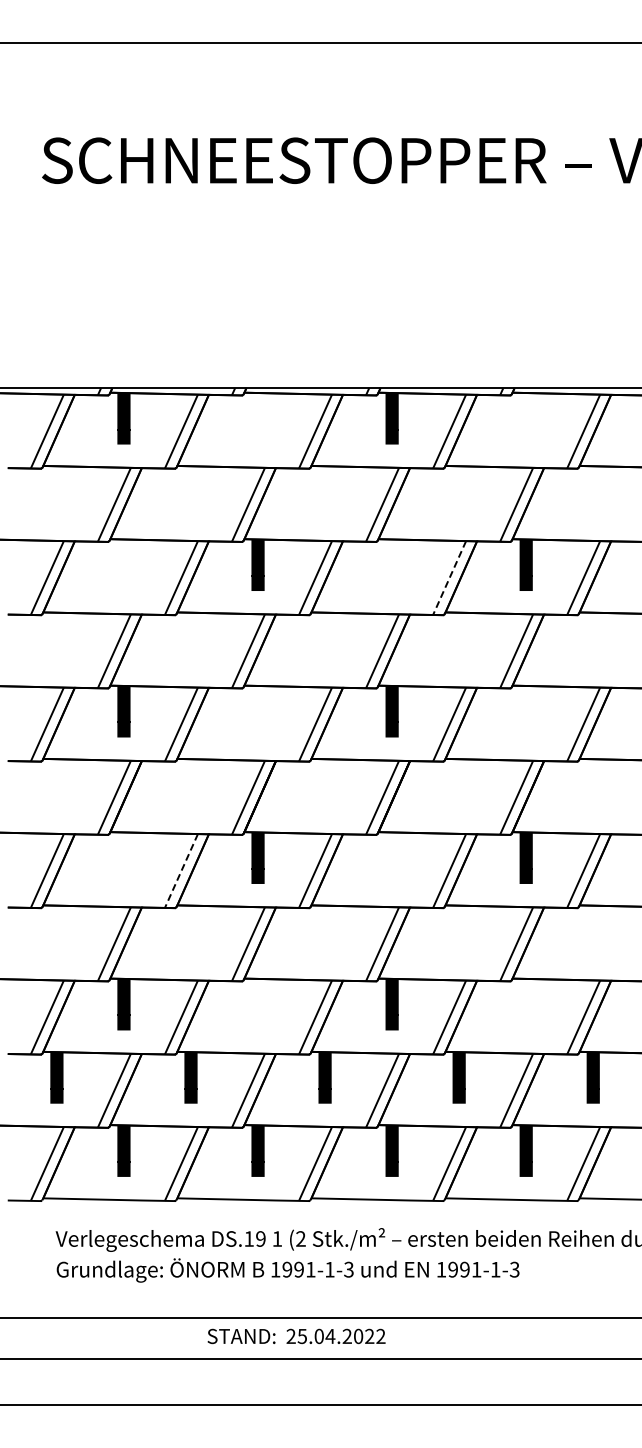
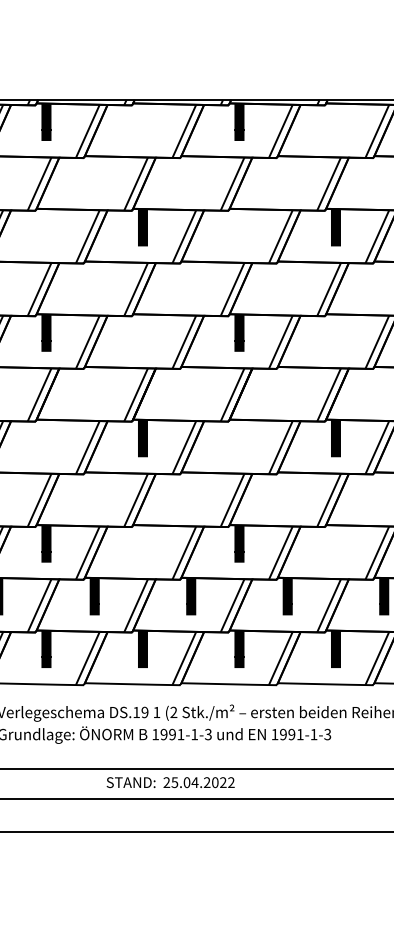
line: (449, 578) -> (280, 237), dashed -> solid
line: (181, 871) -> (87, 447), dashed -> solid

